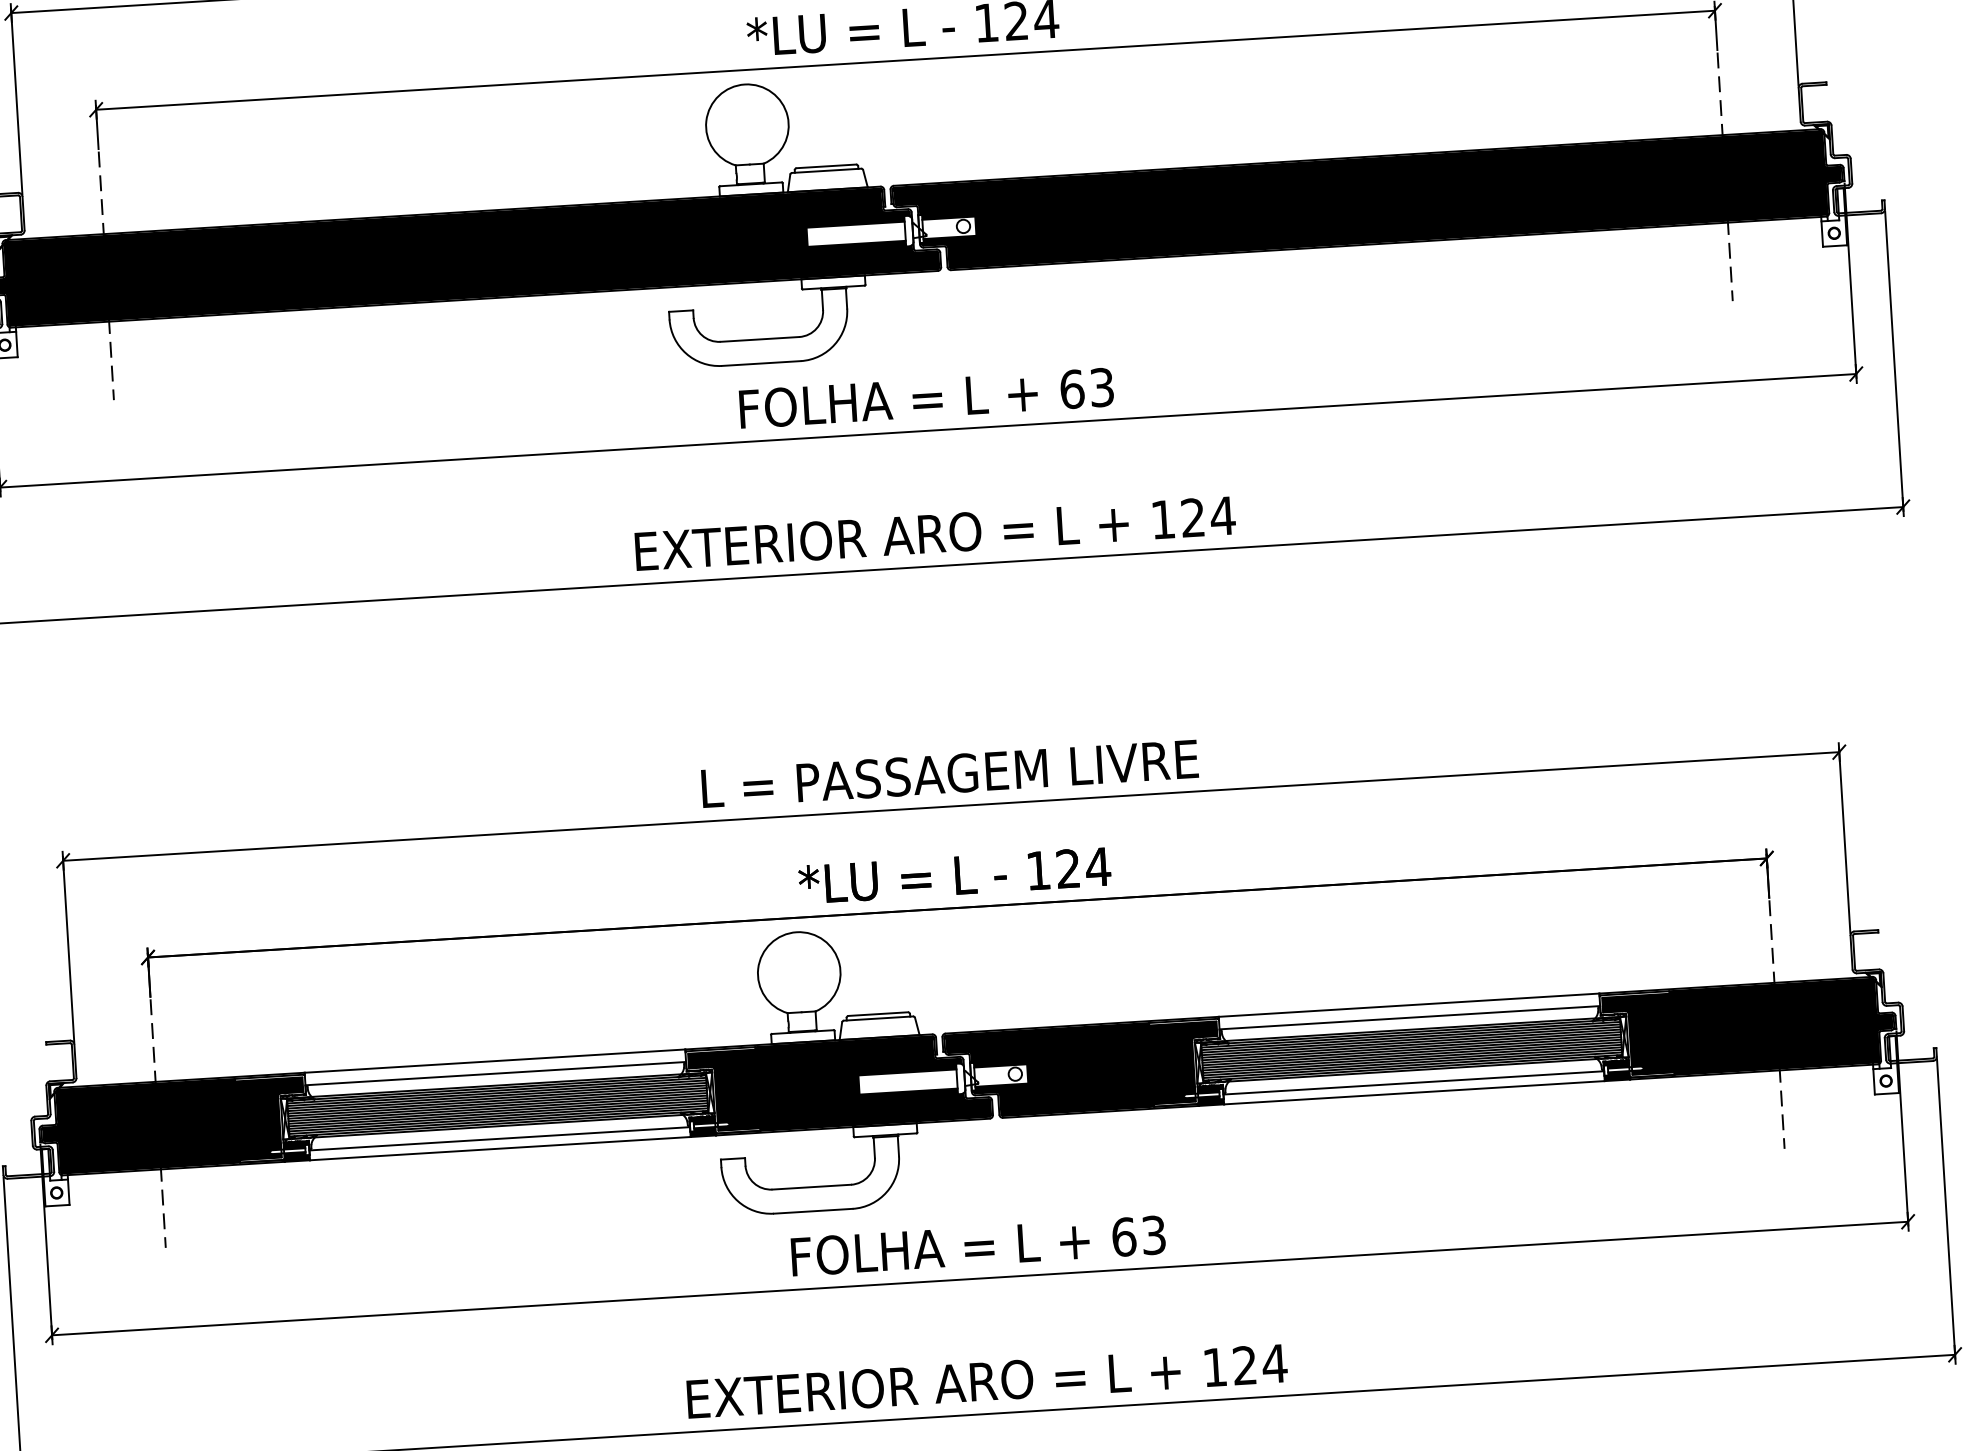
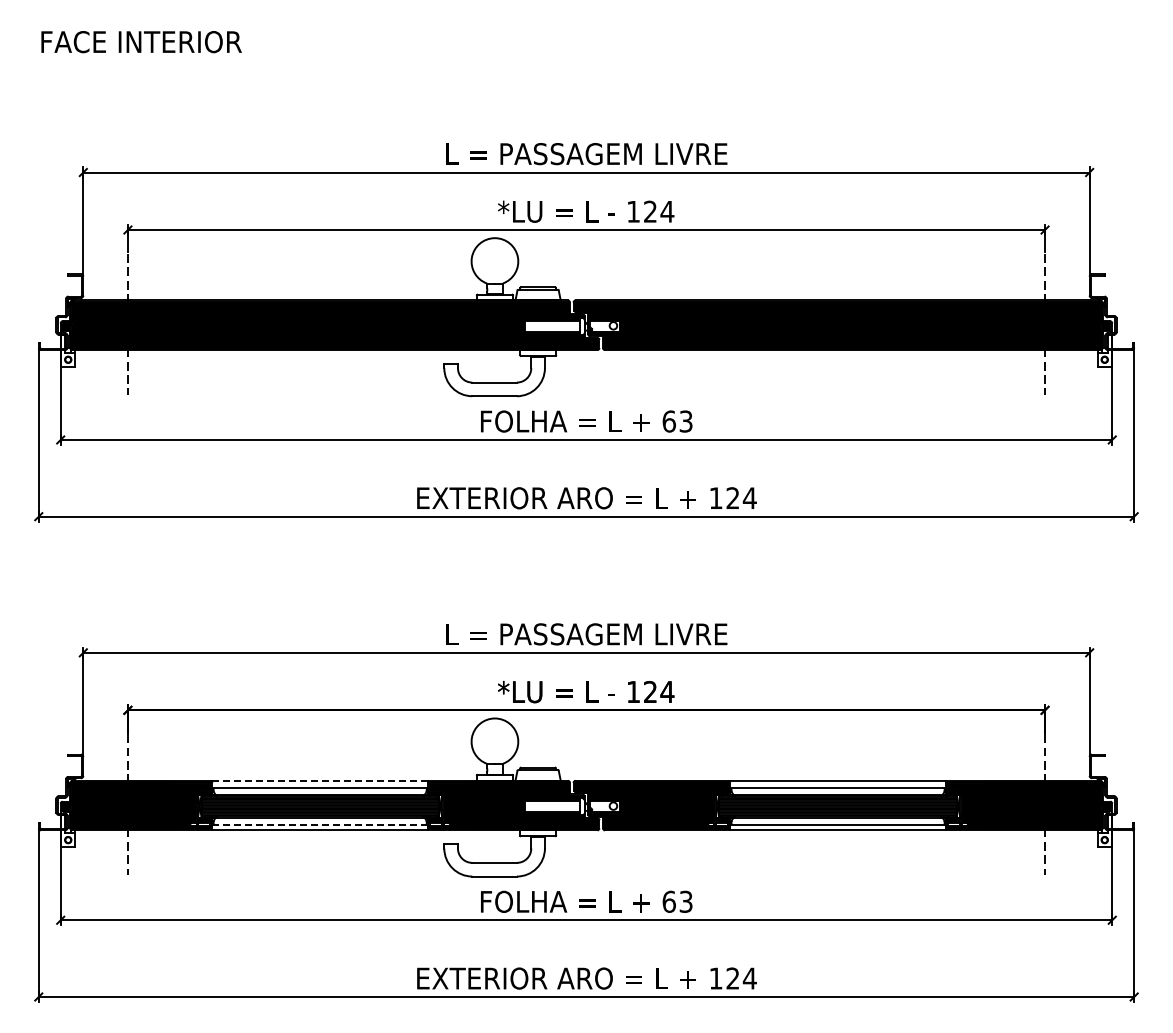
line: (495, 1060) -> (320, 780), solid -> dashed
line: (500, 1138) -> (320, 824), solid -> dashed

